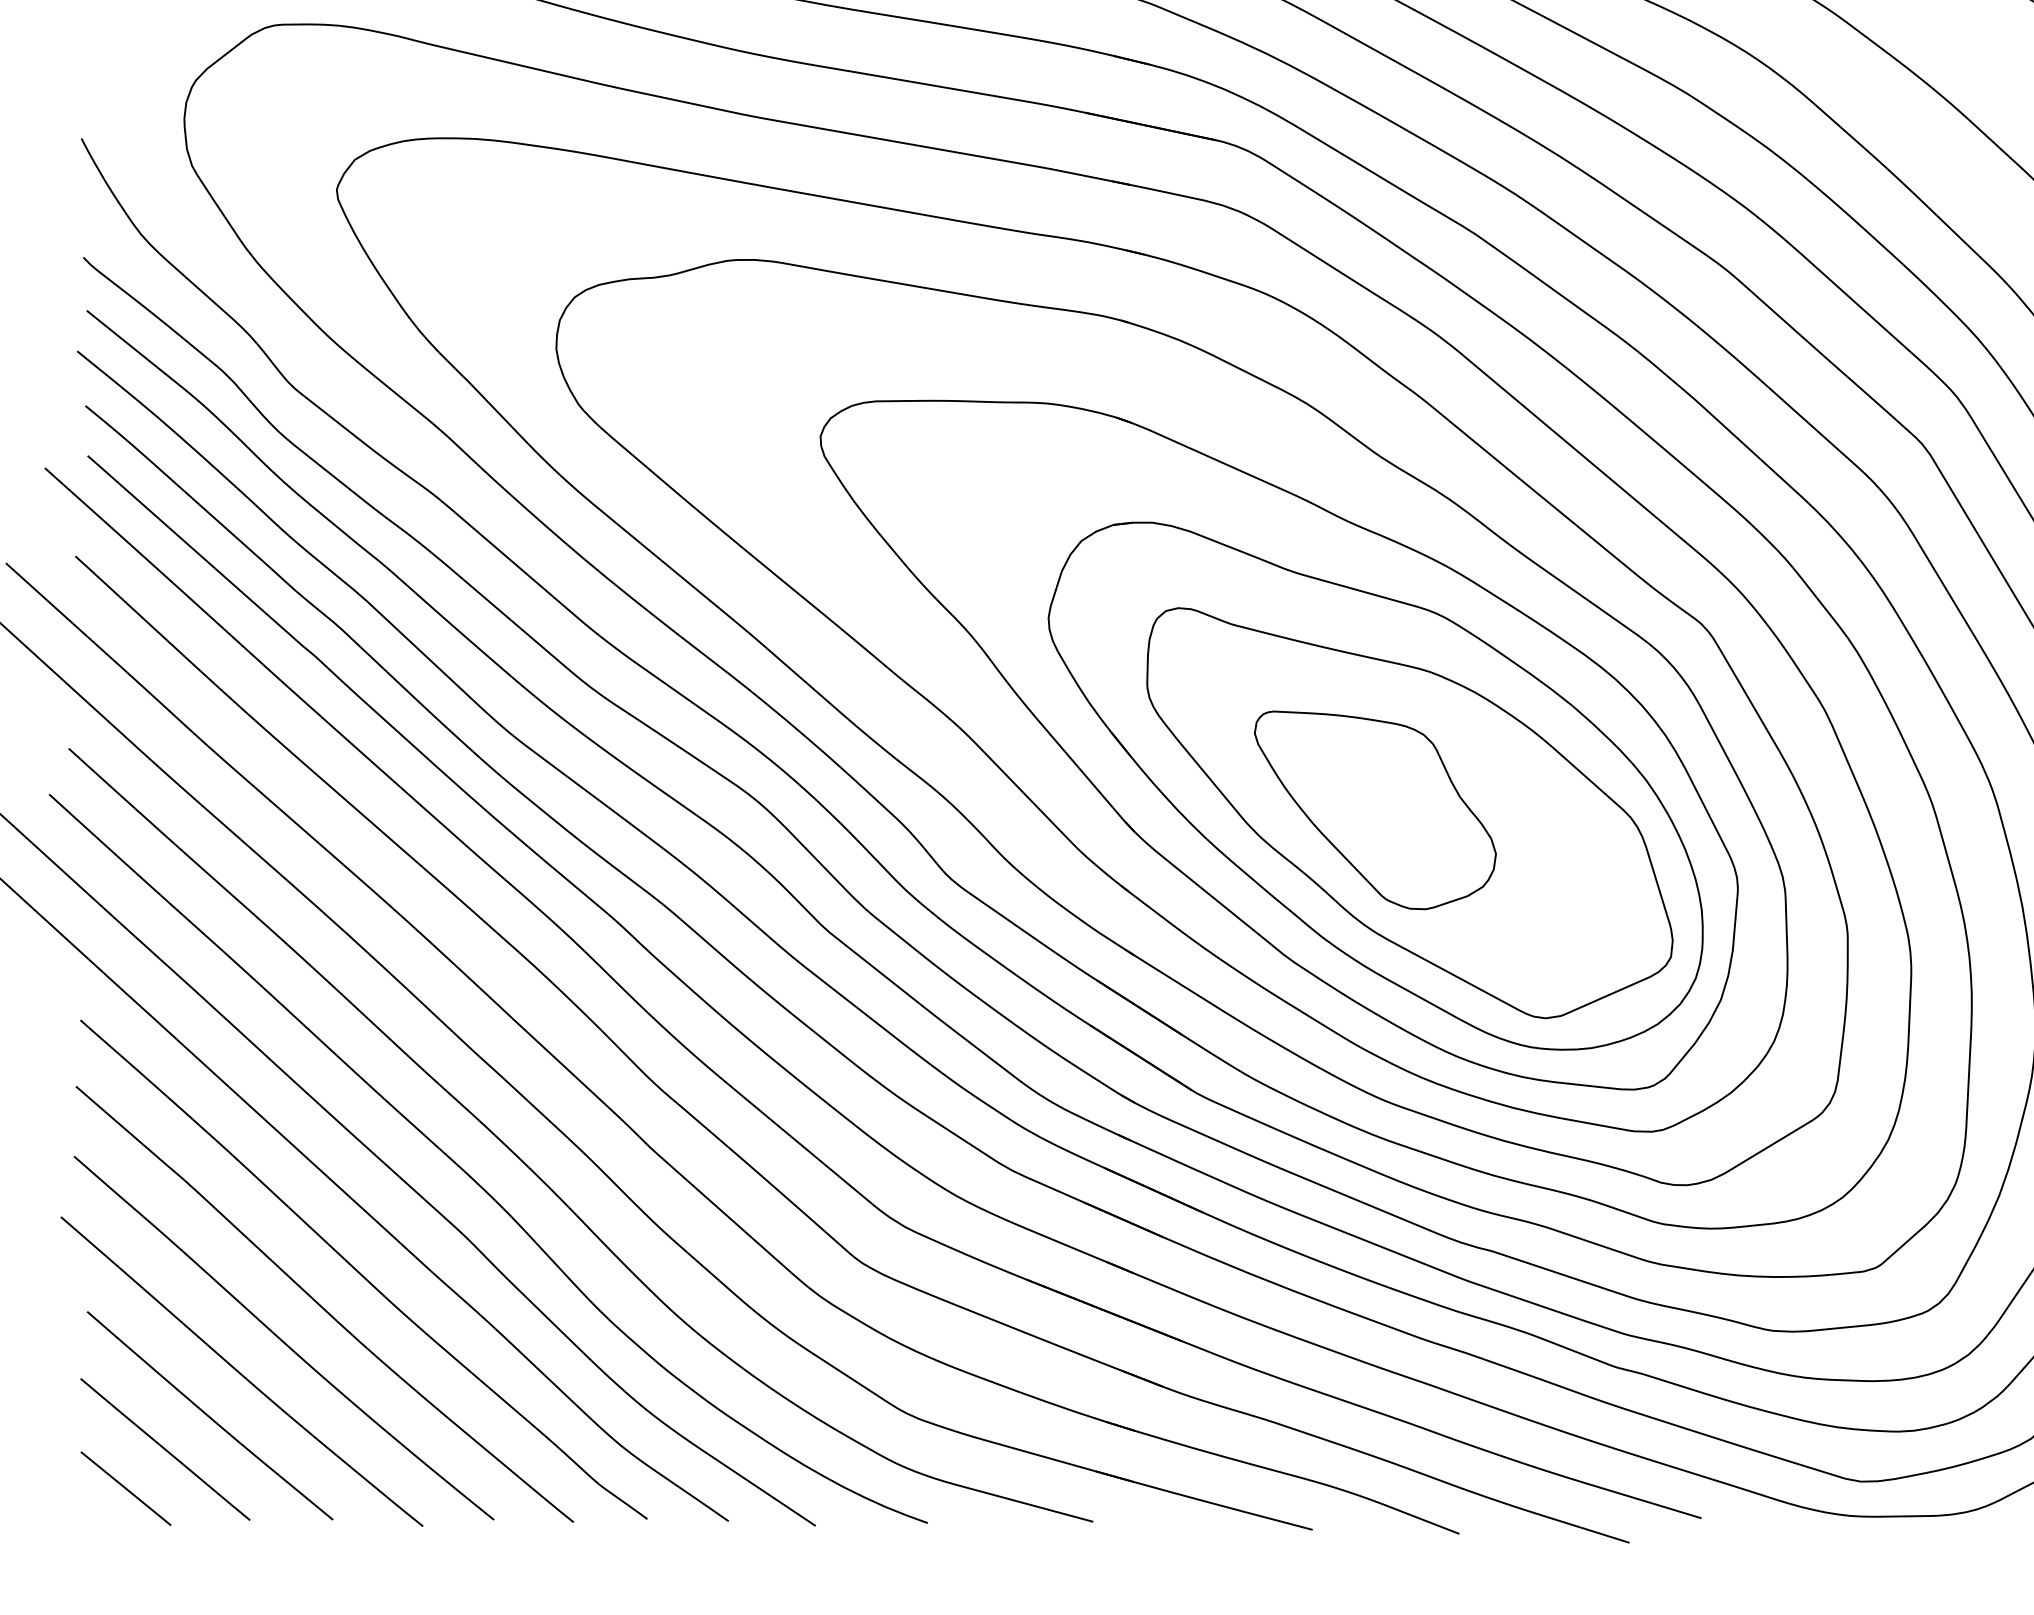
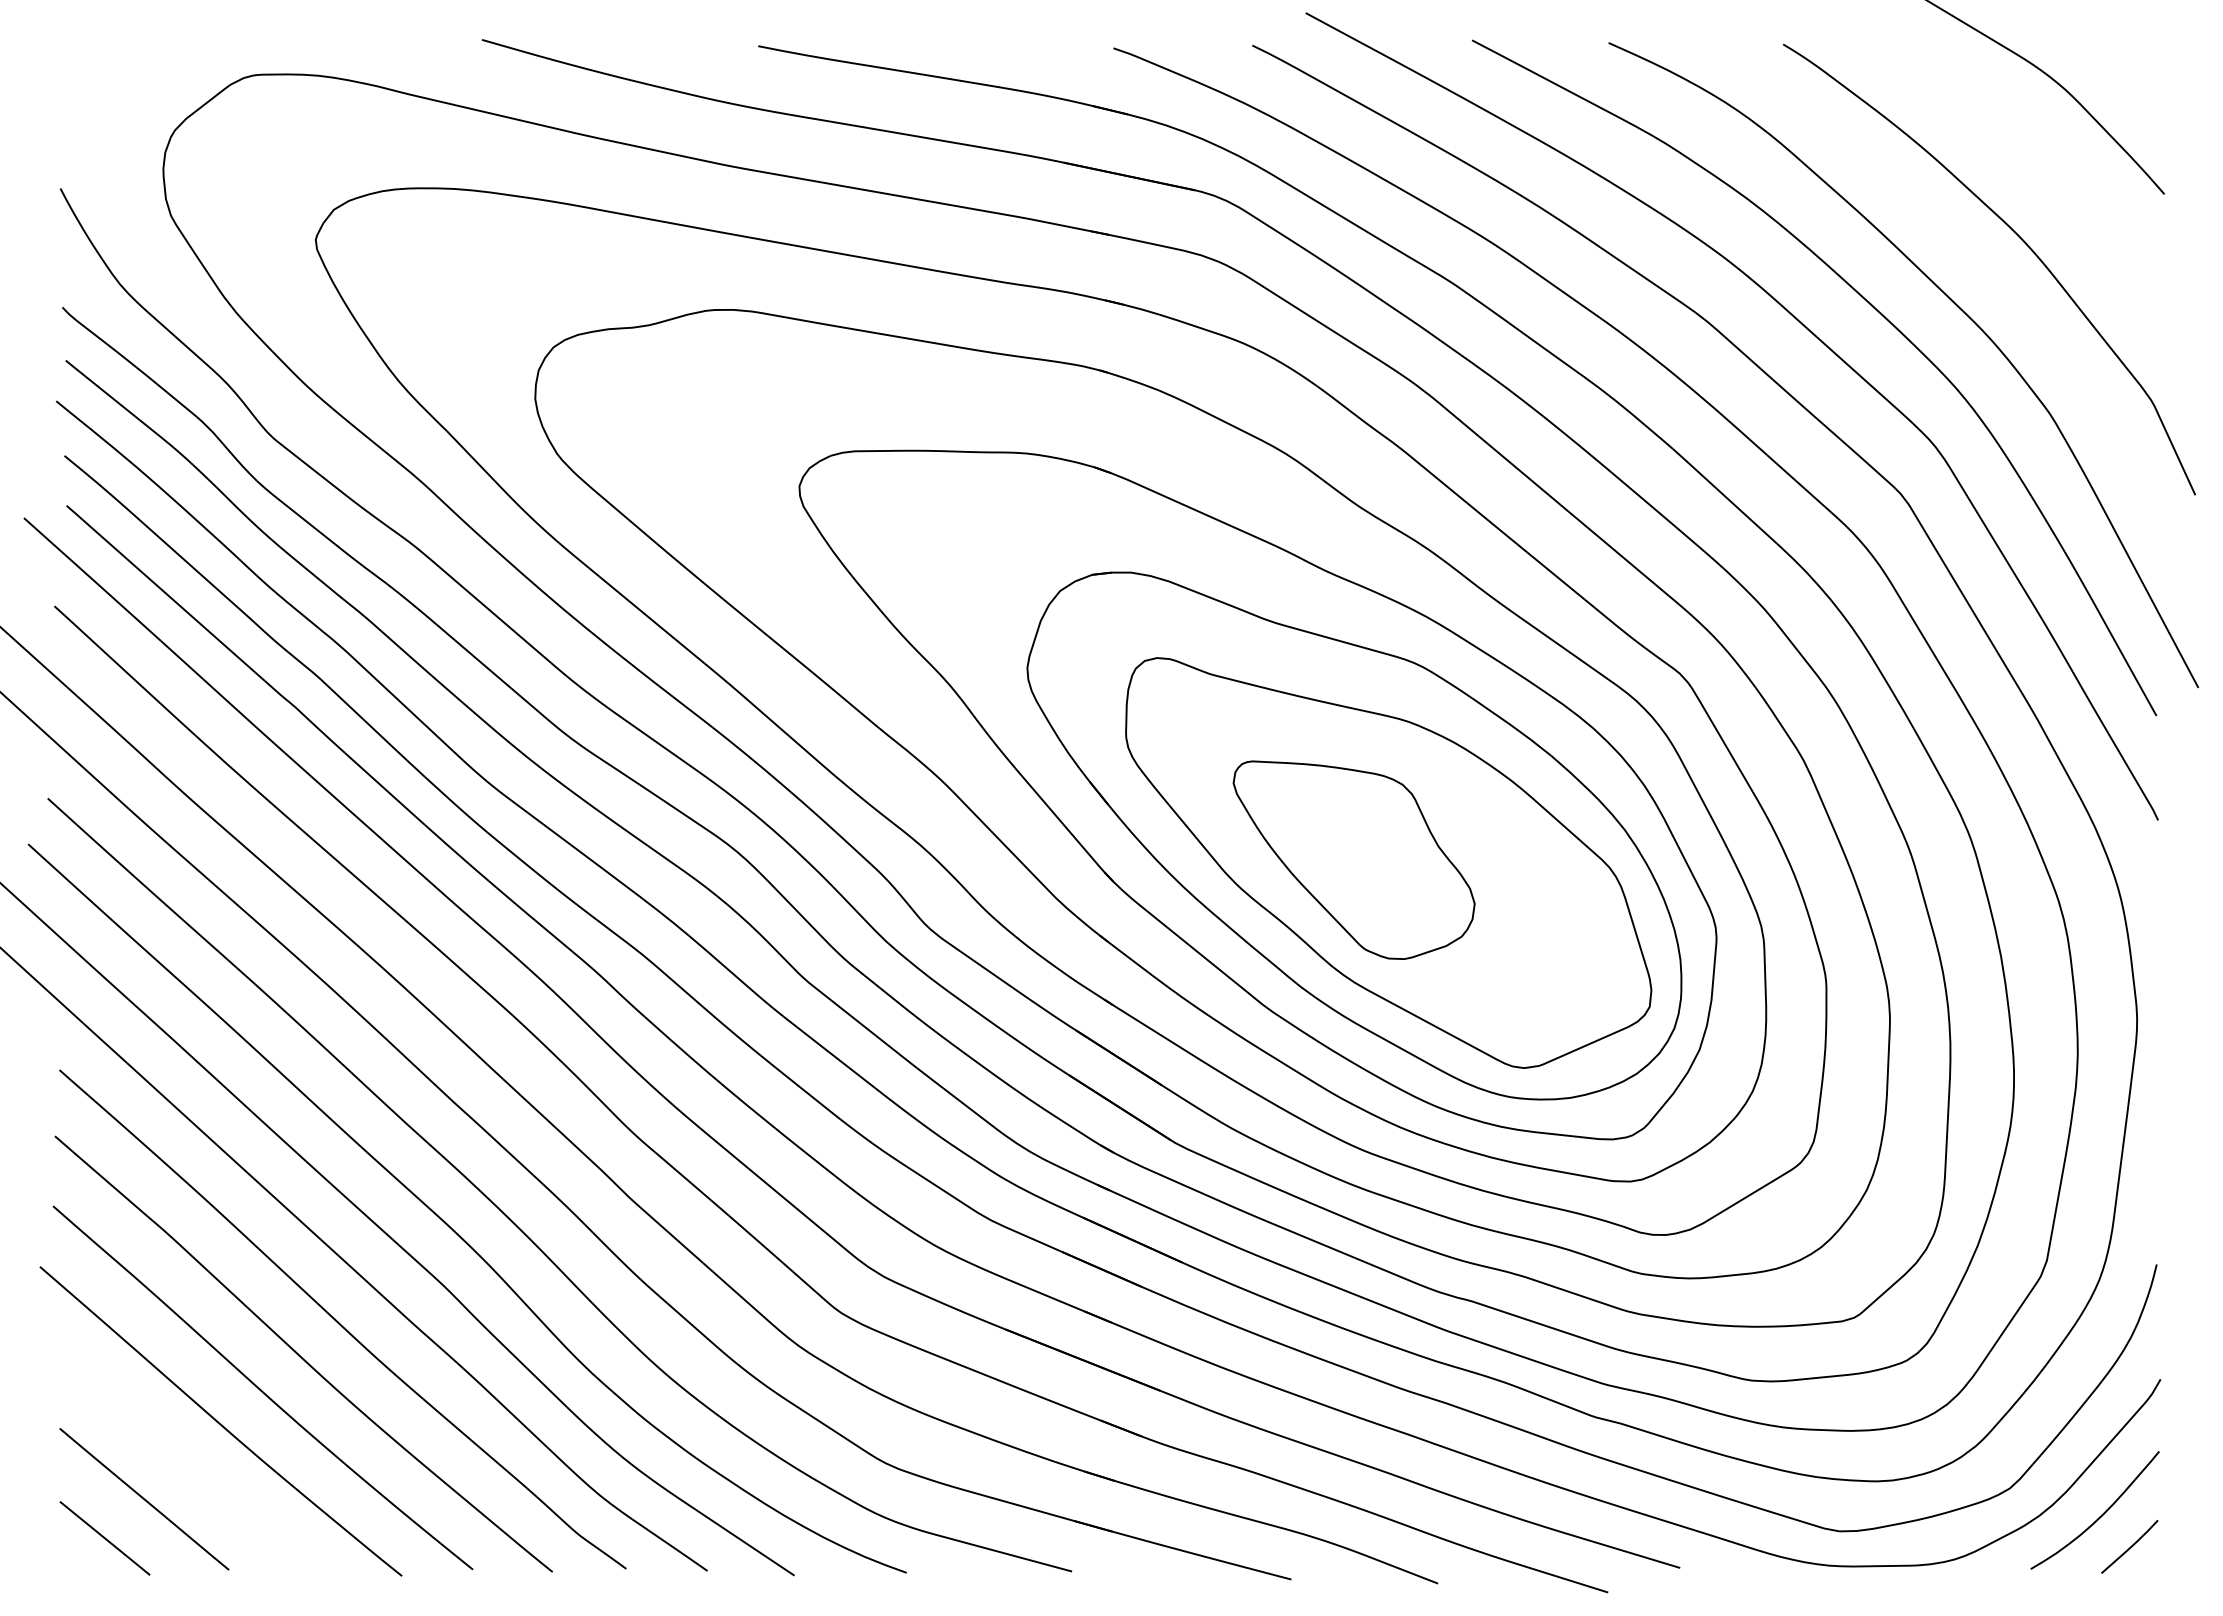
curve: (209, 1415) -> (188, 1465), removed

